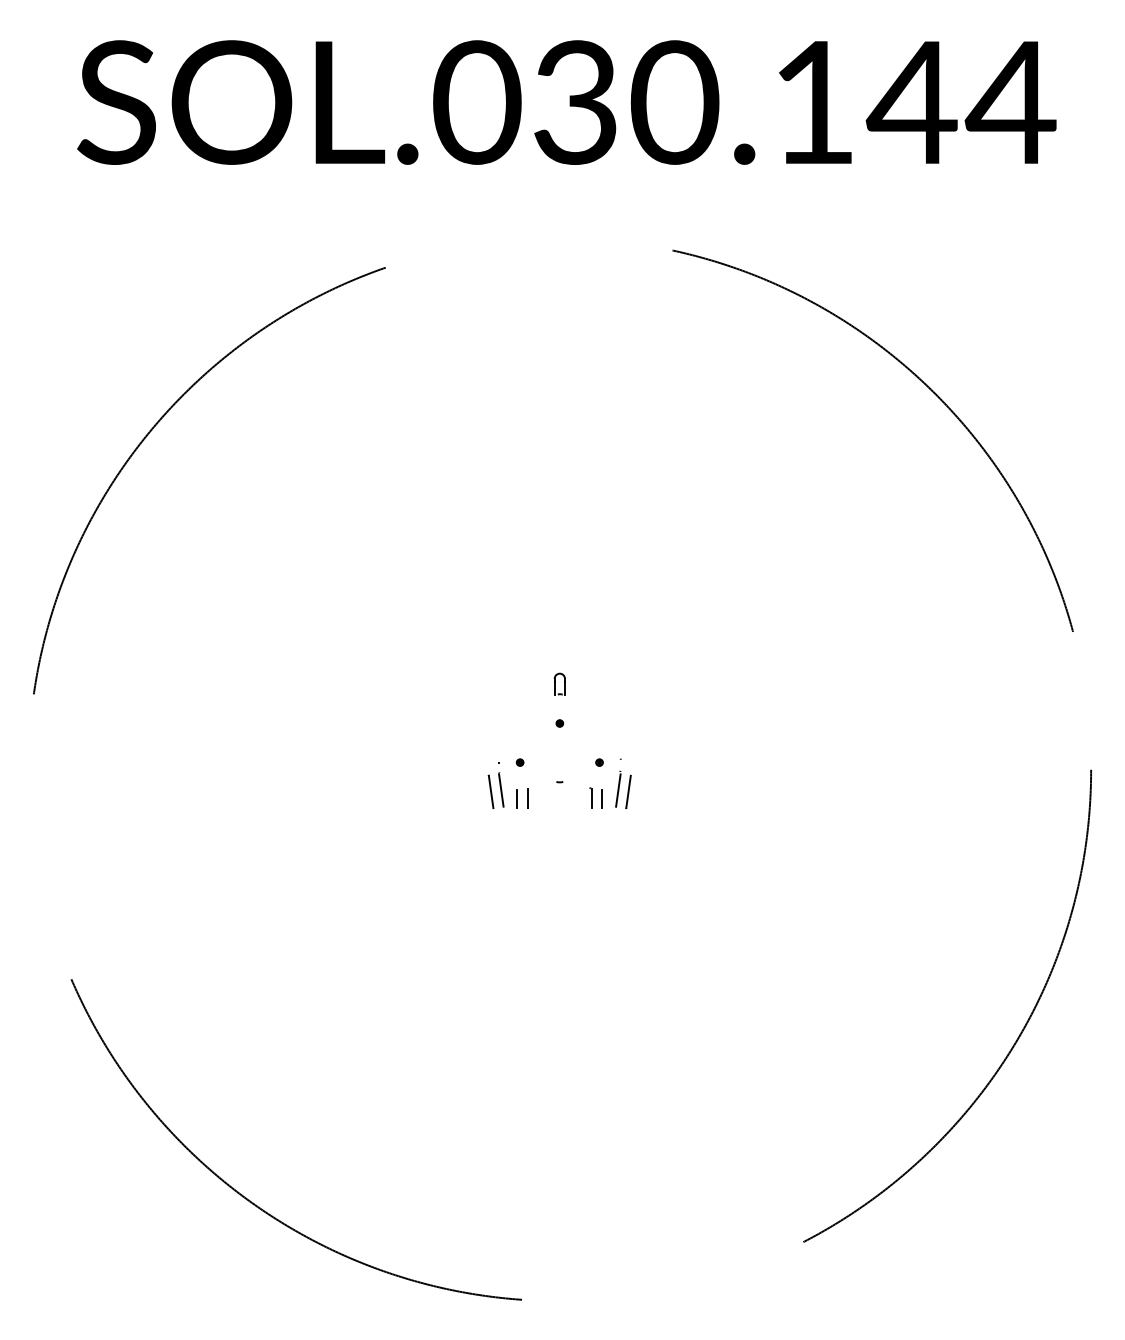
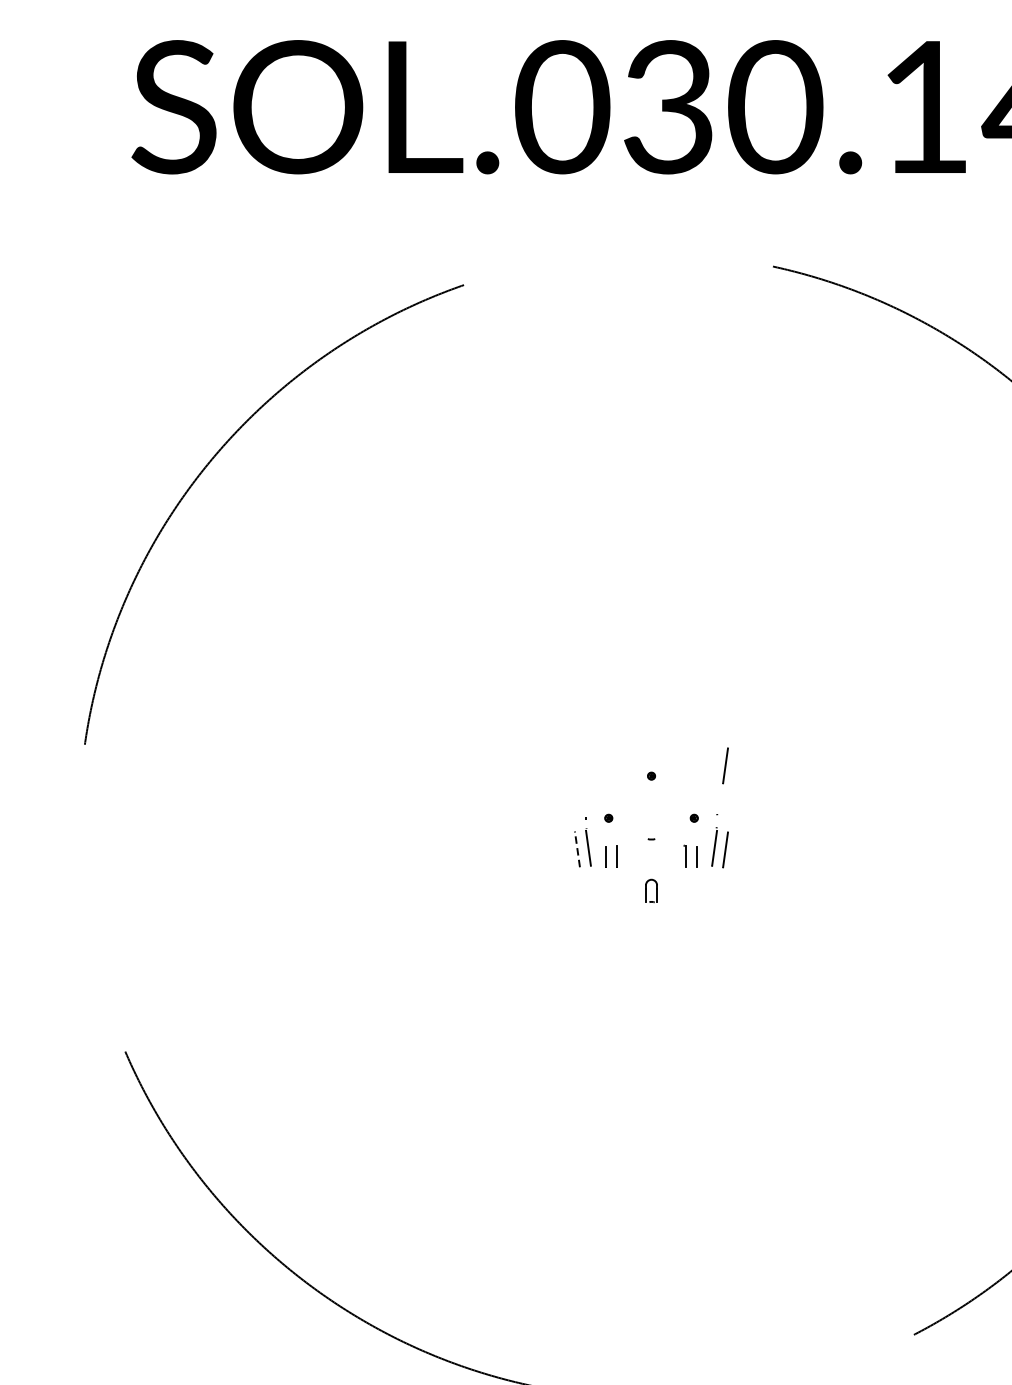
part: (559, 683) -> (651, 890), moved
line: (628, 713) -> (725, 765), added
line: (491, 791) -> (577, 849), solid -> dashed

